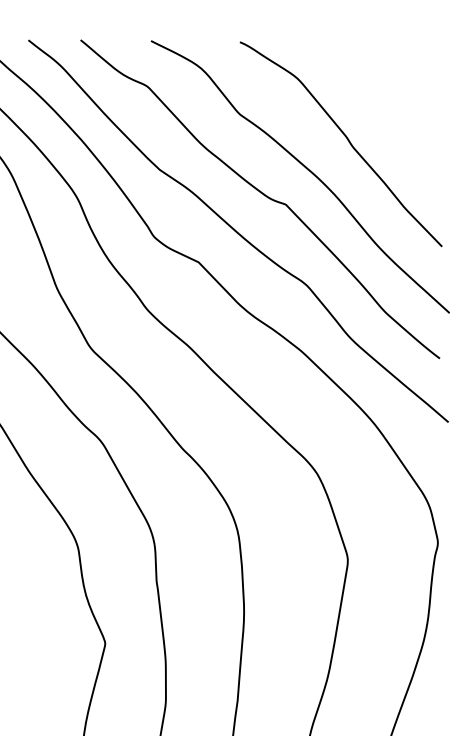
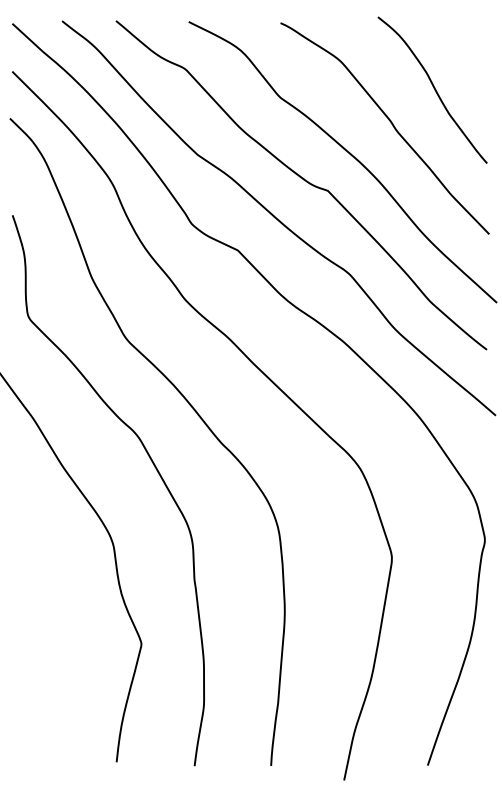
curve: (388, 105) -> (433, 88), added

